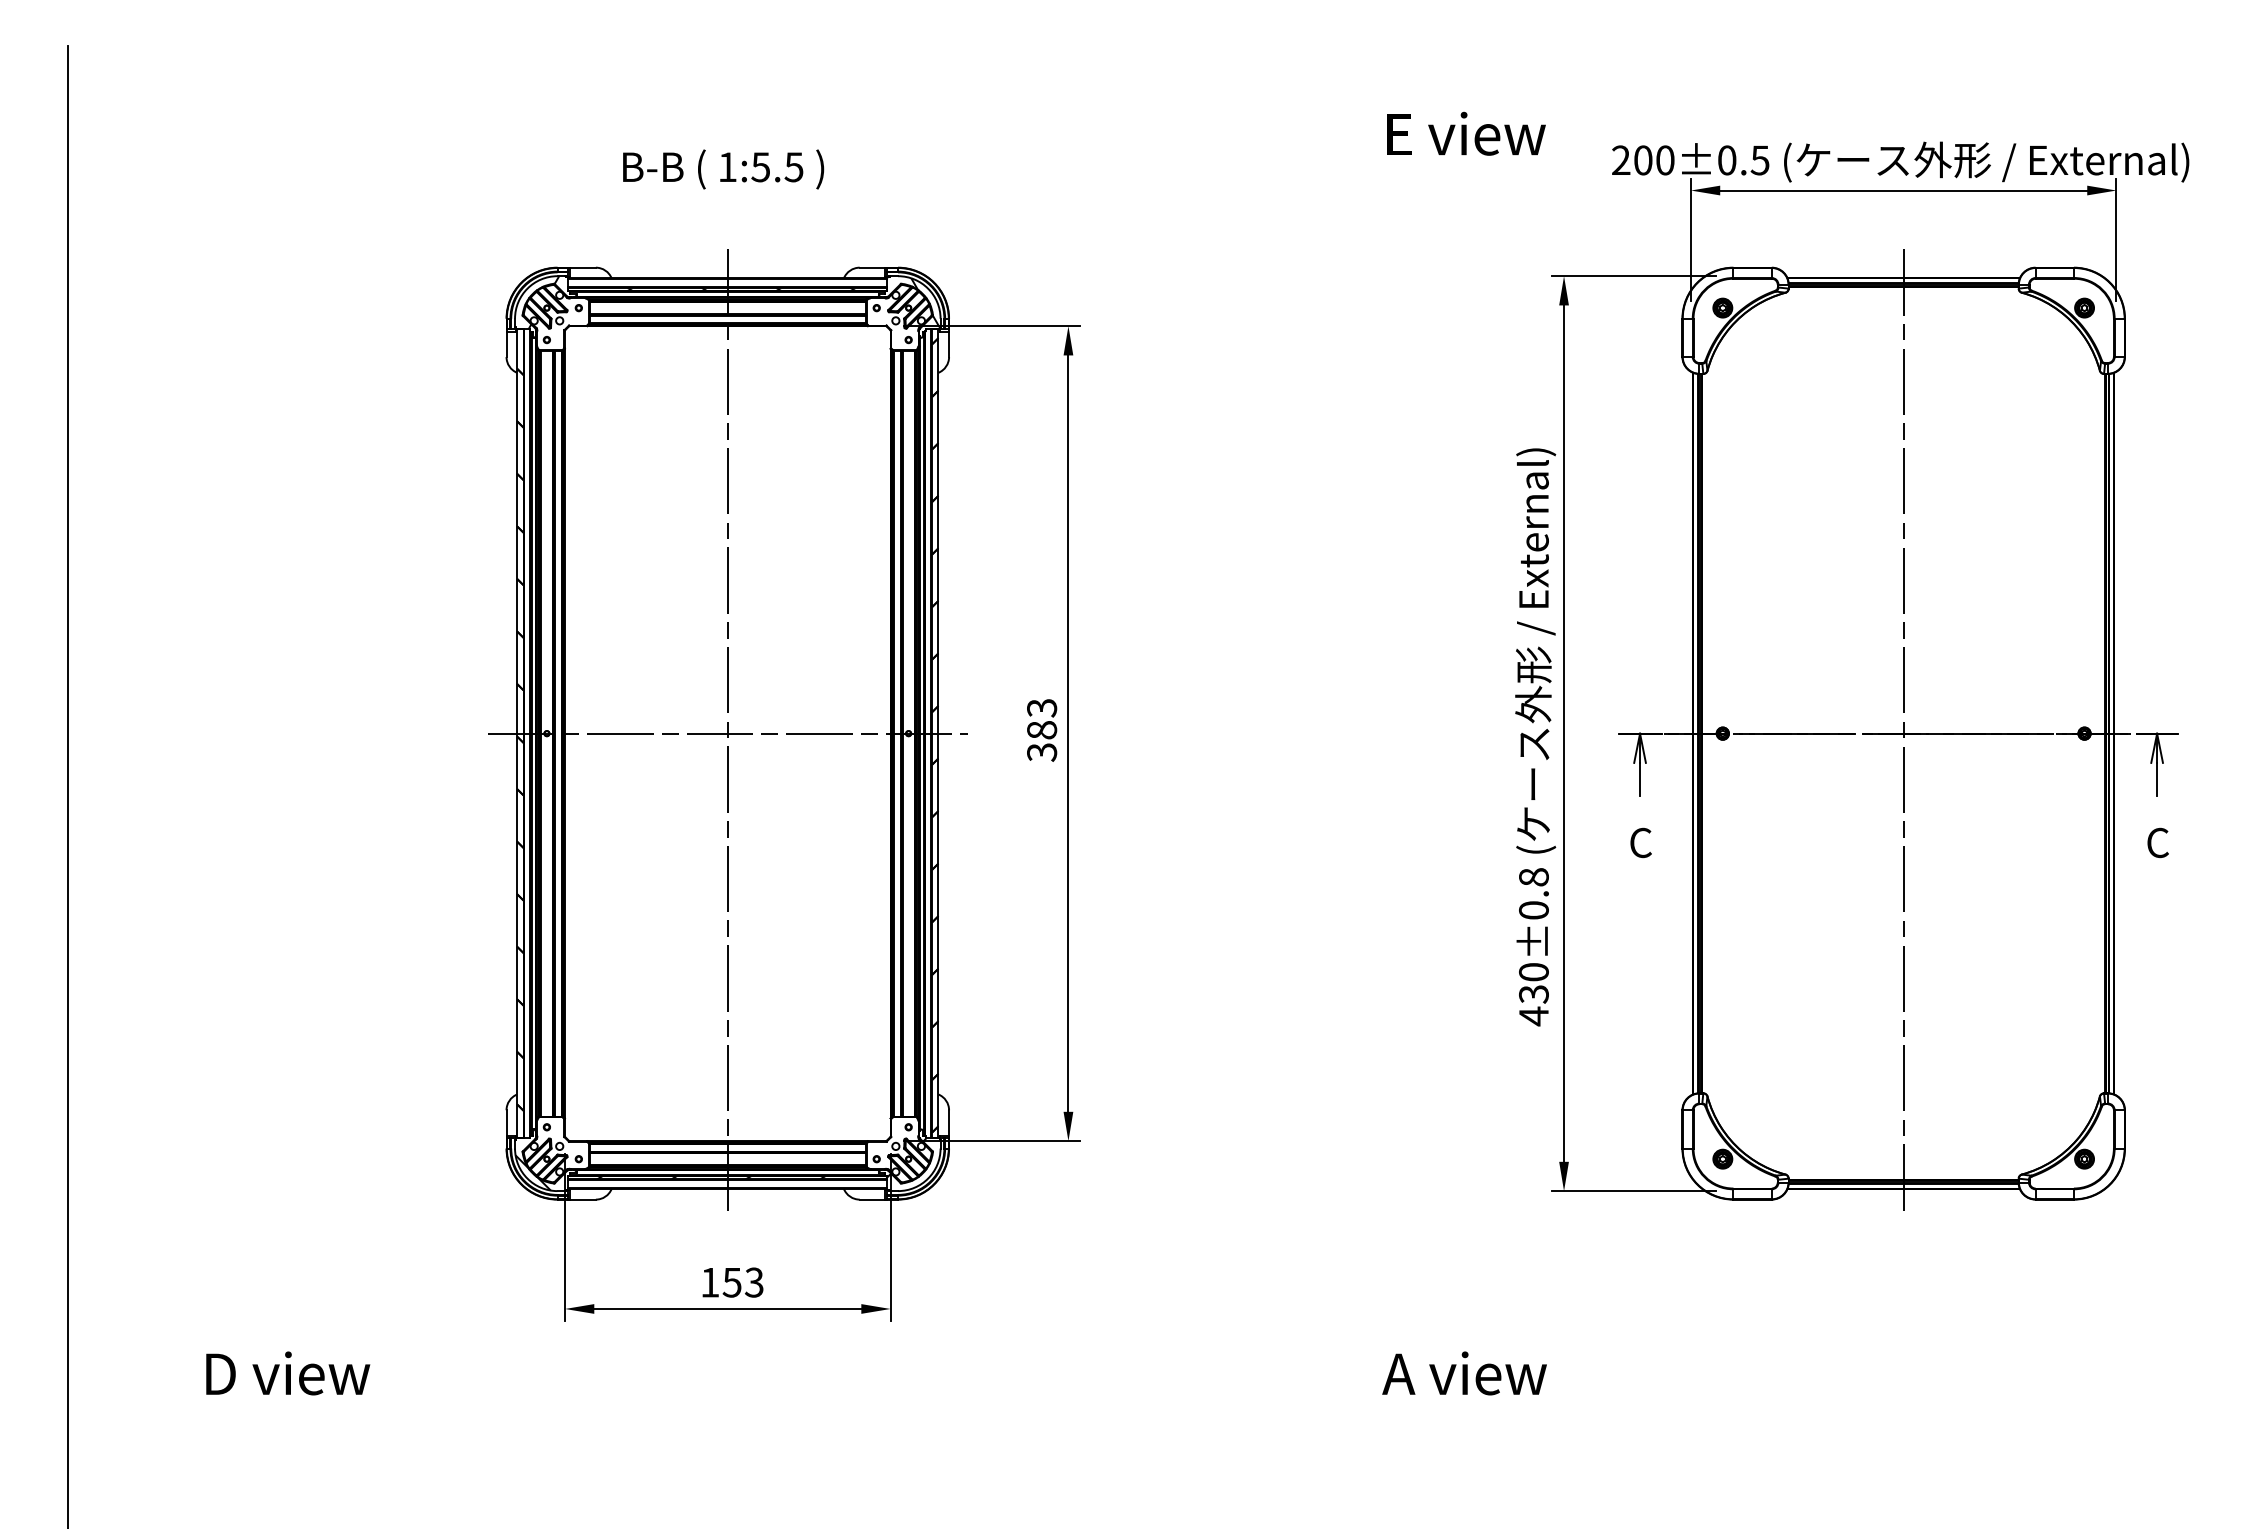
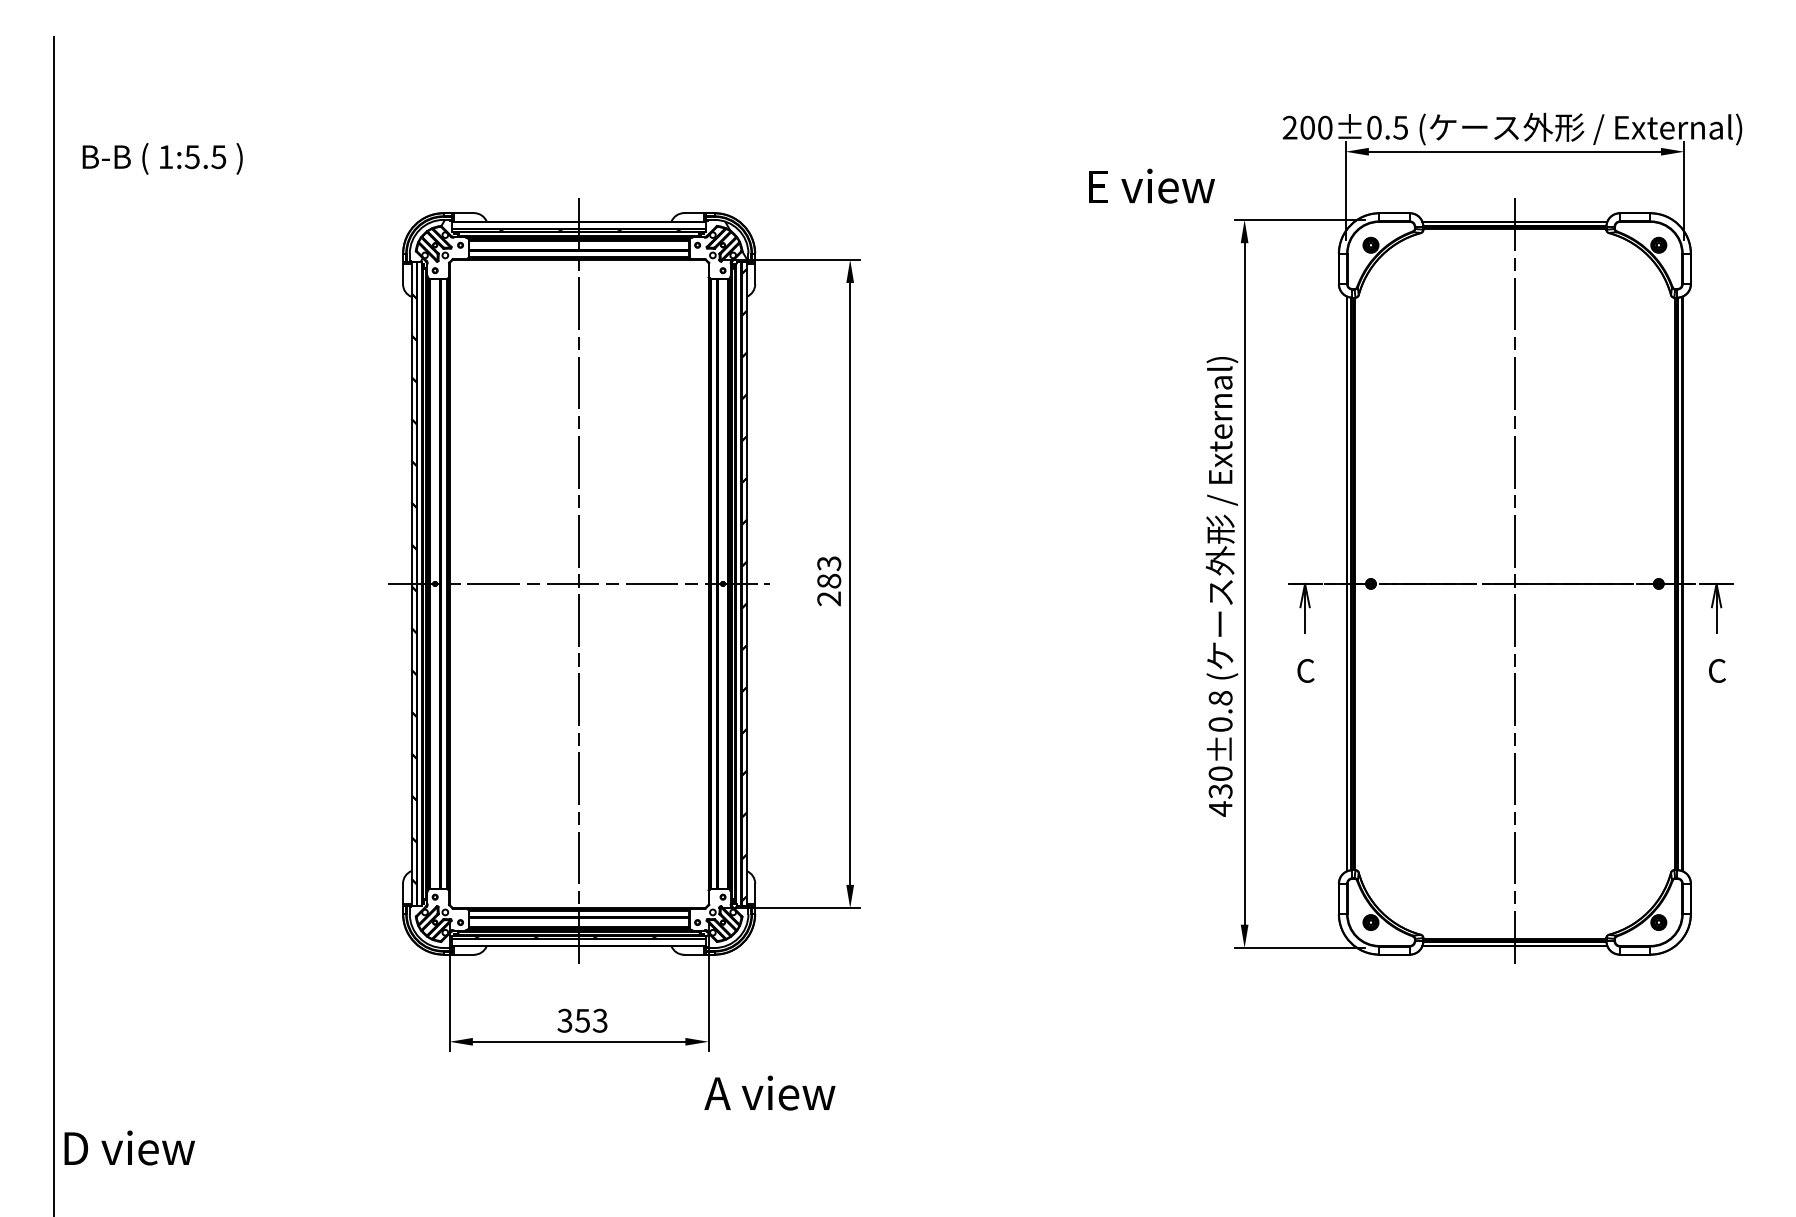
text: (1466, 133) -> (1151, 185), moved
text: (723, 169) -> (162, 158), moved
text: (1042, 752) -> (829, 598), 383 -> 283
hatch: (532, 1172) -> (423, 933), removed
text: (709, 1282) -> (564, 1020), 153 -> 353
text: (288, 1373) -> (130, 1148), moved
text: (1464, 1373) -> (769, 1093), moved

